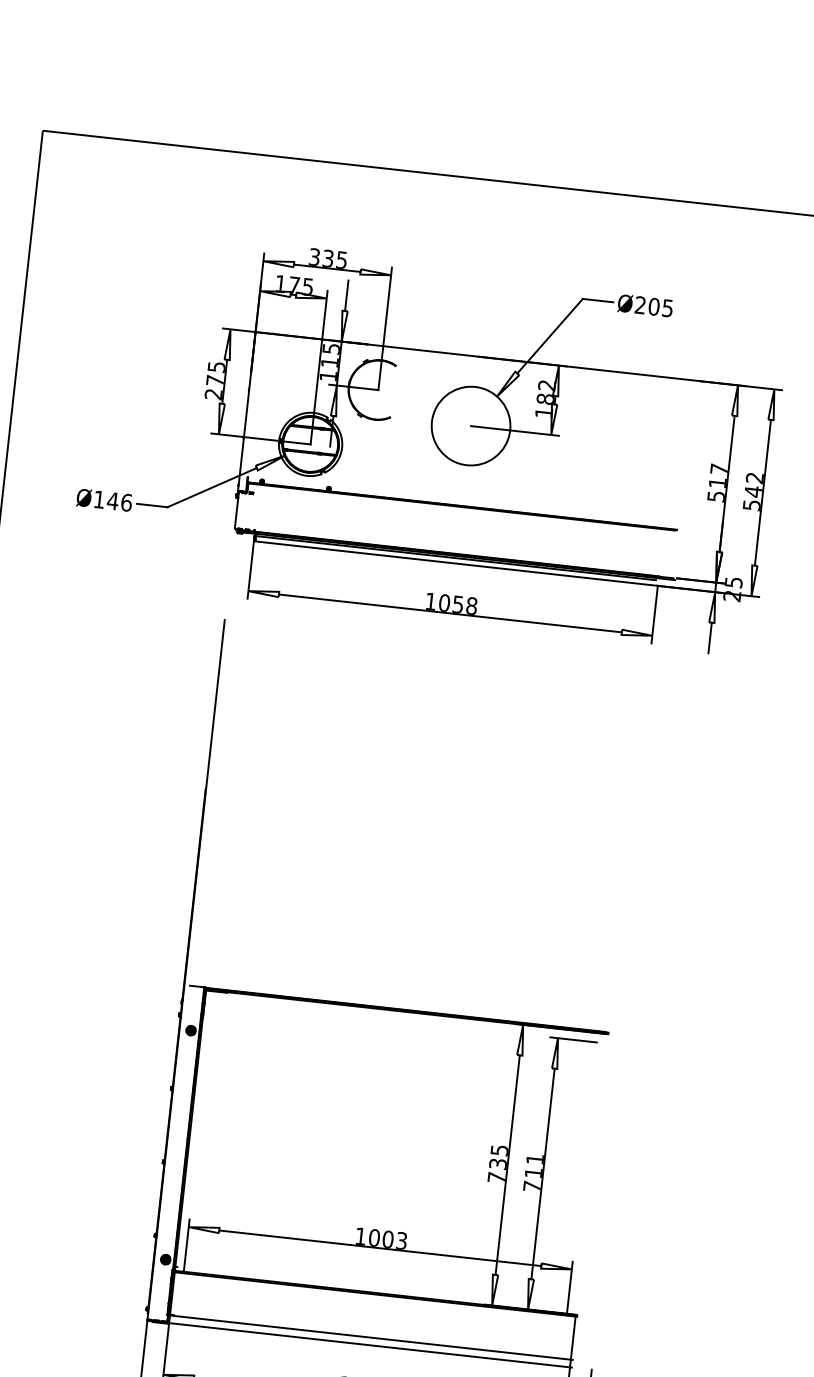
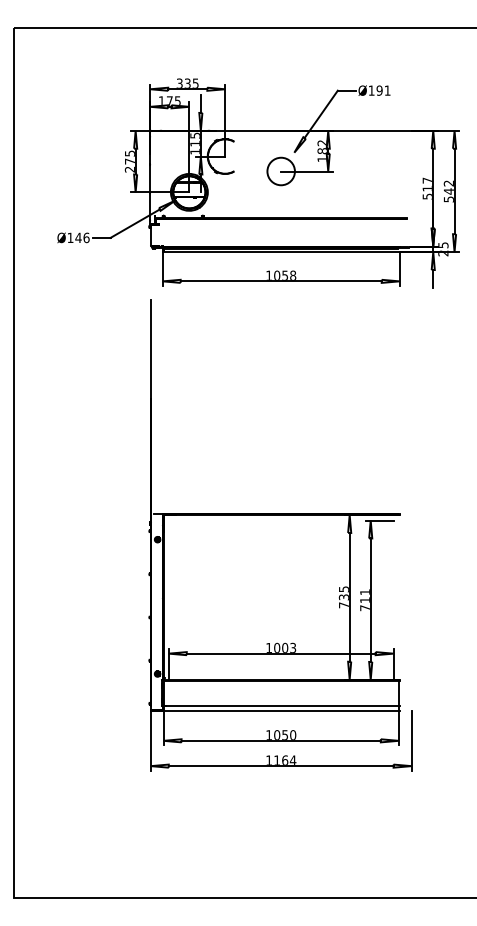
text: (653, 306) -> (379, 90), Ø205 -> Ø191
circle: (471, 426) -> (281, 171), size x0.6

